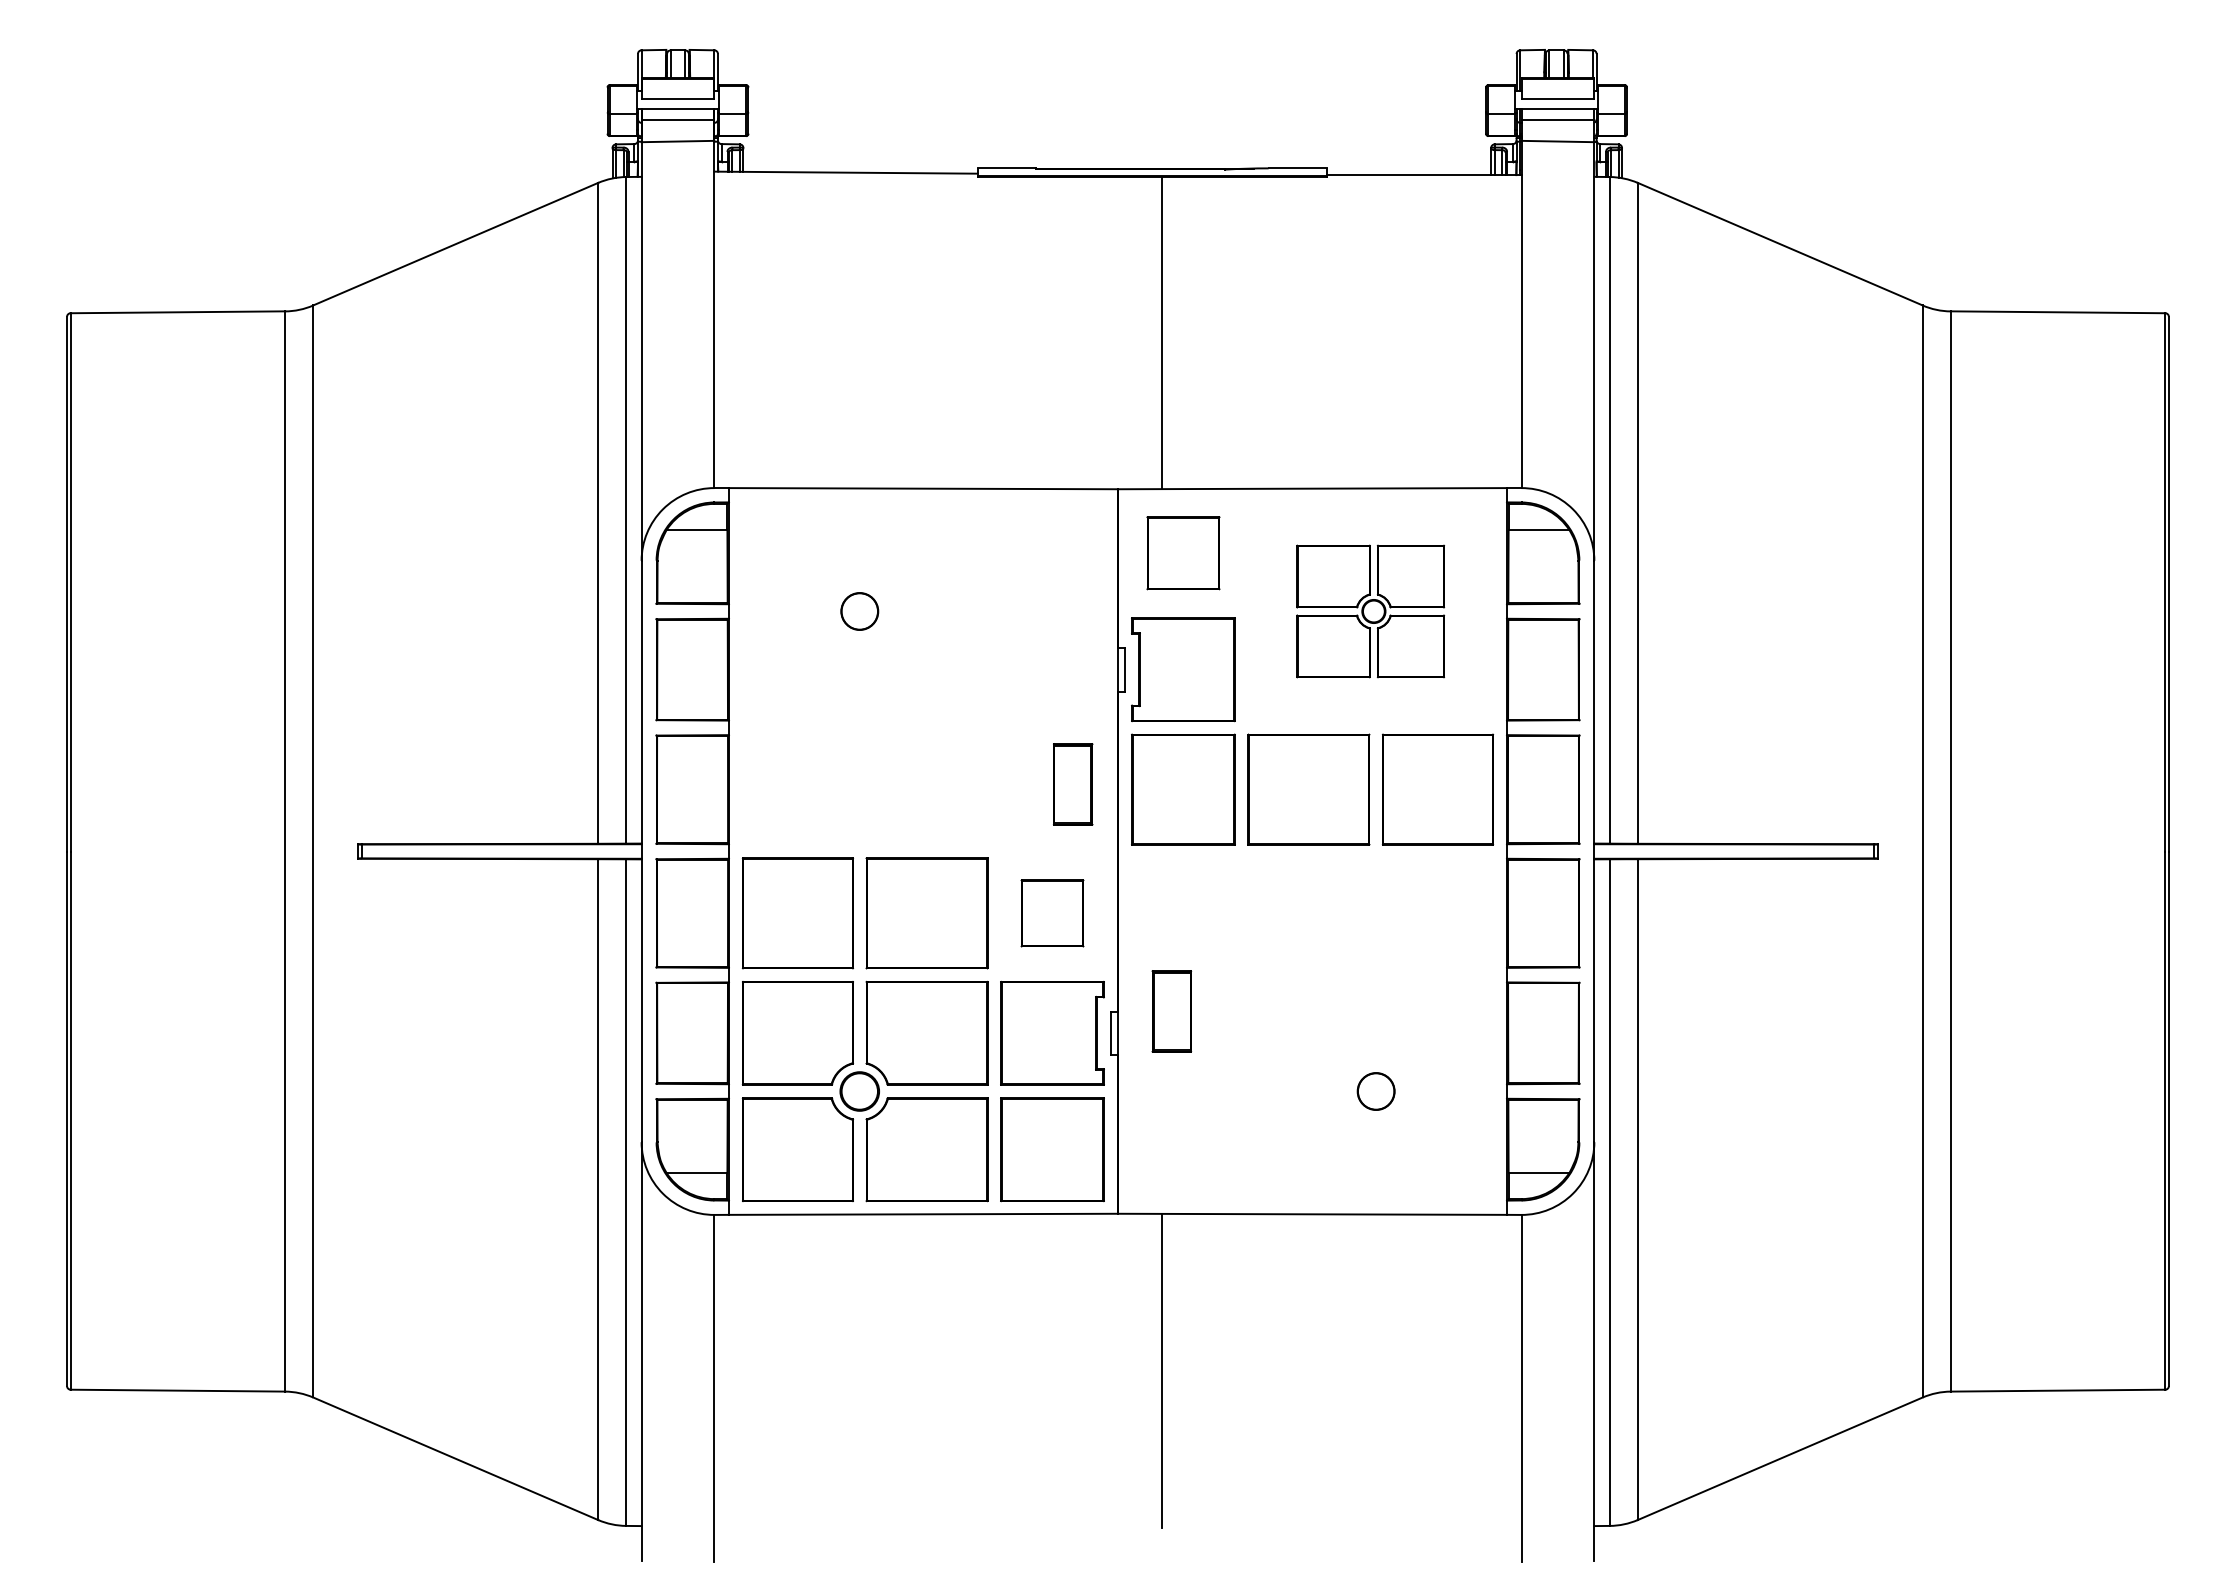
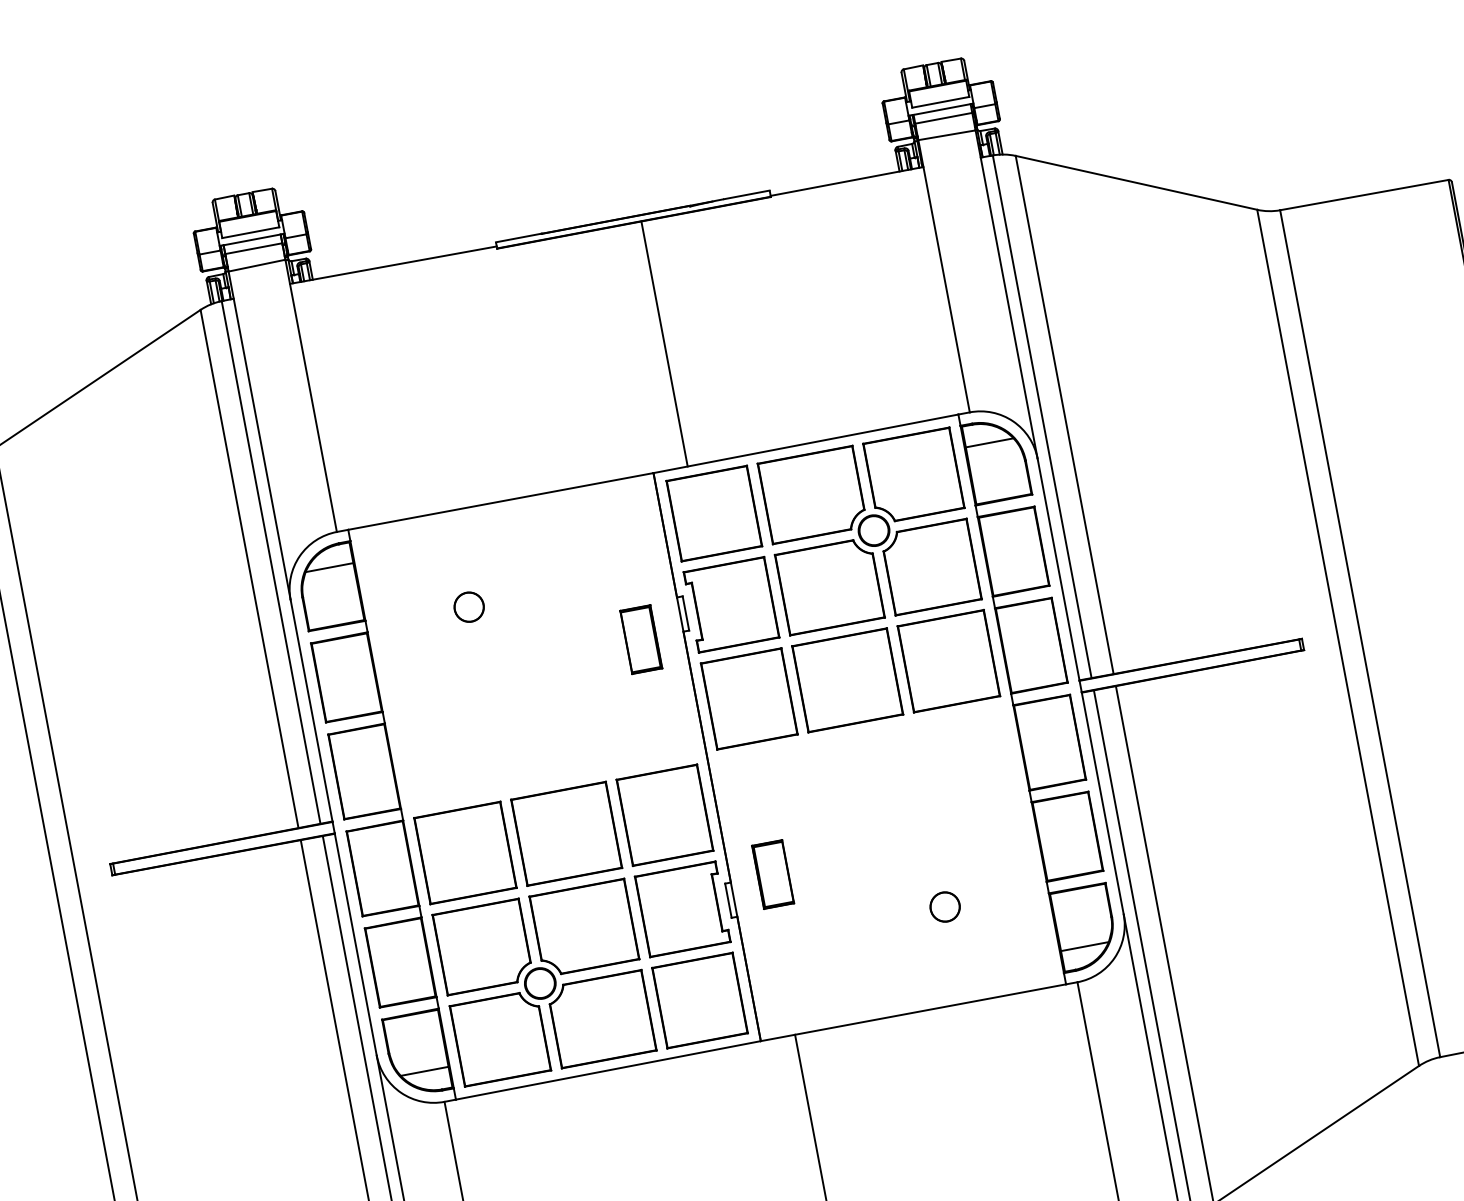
part: (1183, 552) -> (714, 512), size x1.43
part: (1370, 611) -> (869, 531), size x1.67
part: (1073, 784) -> (641, 639), moved
part: (1052, 913) -> (665, 815), size x1.67

